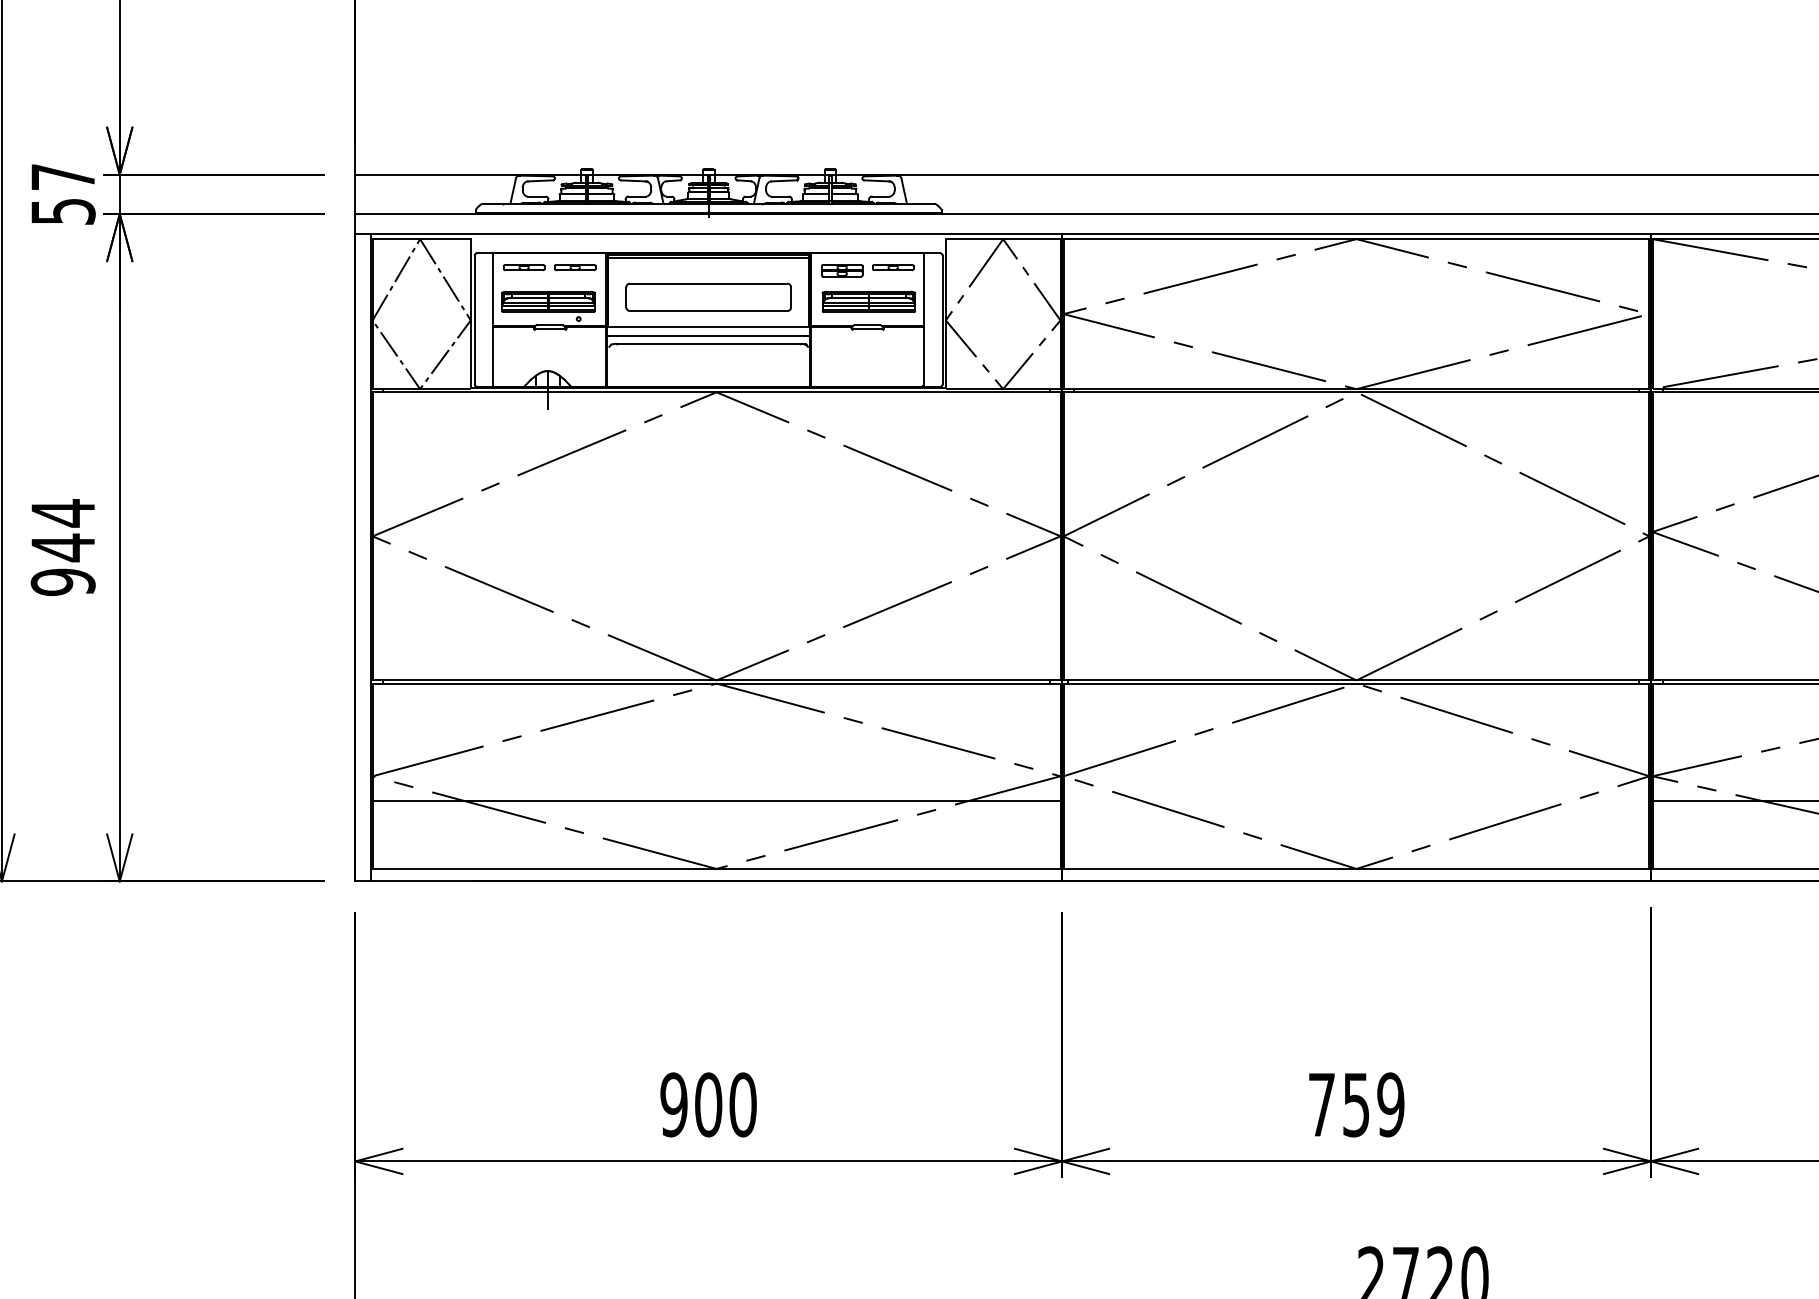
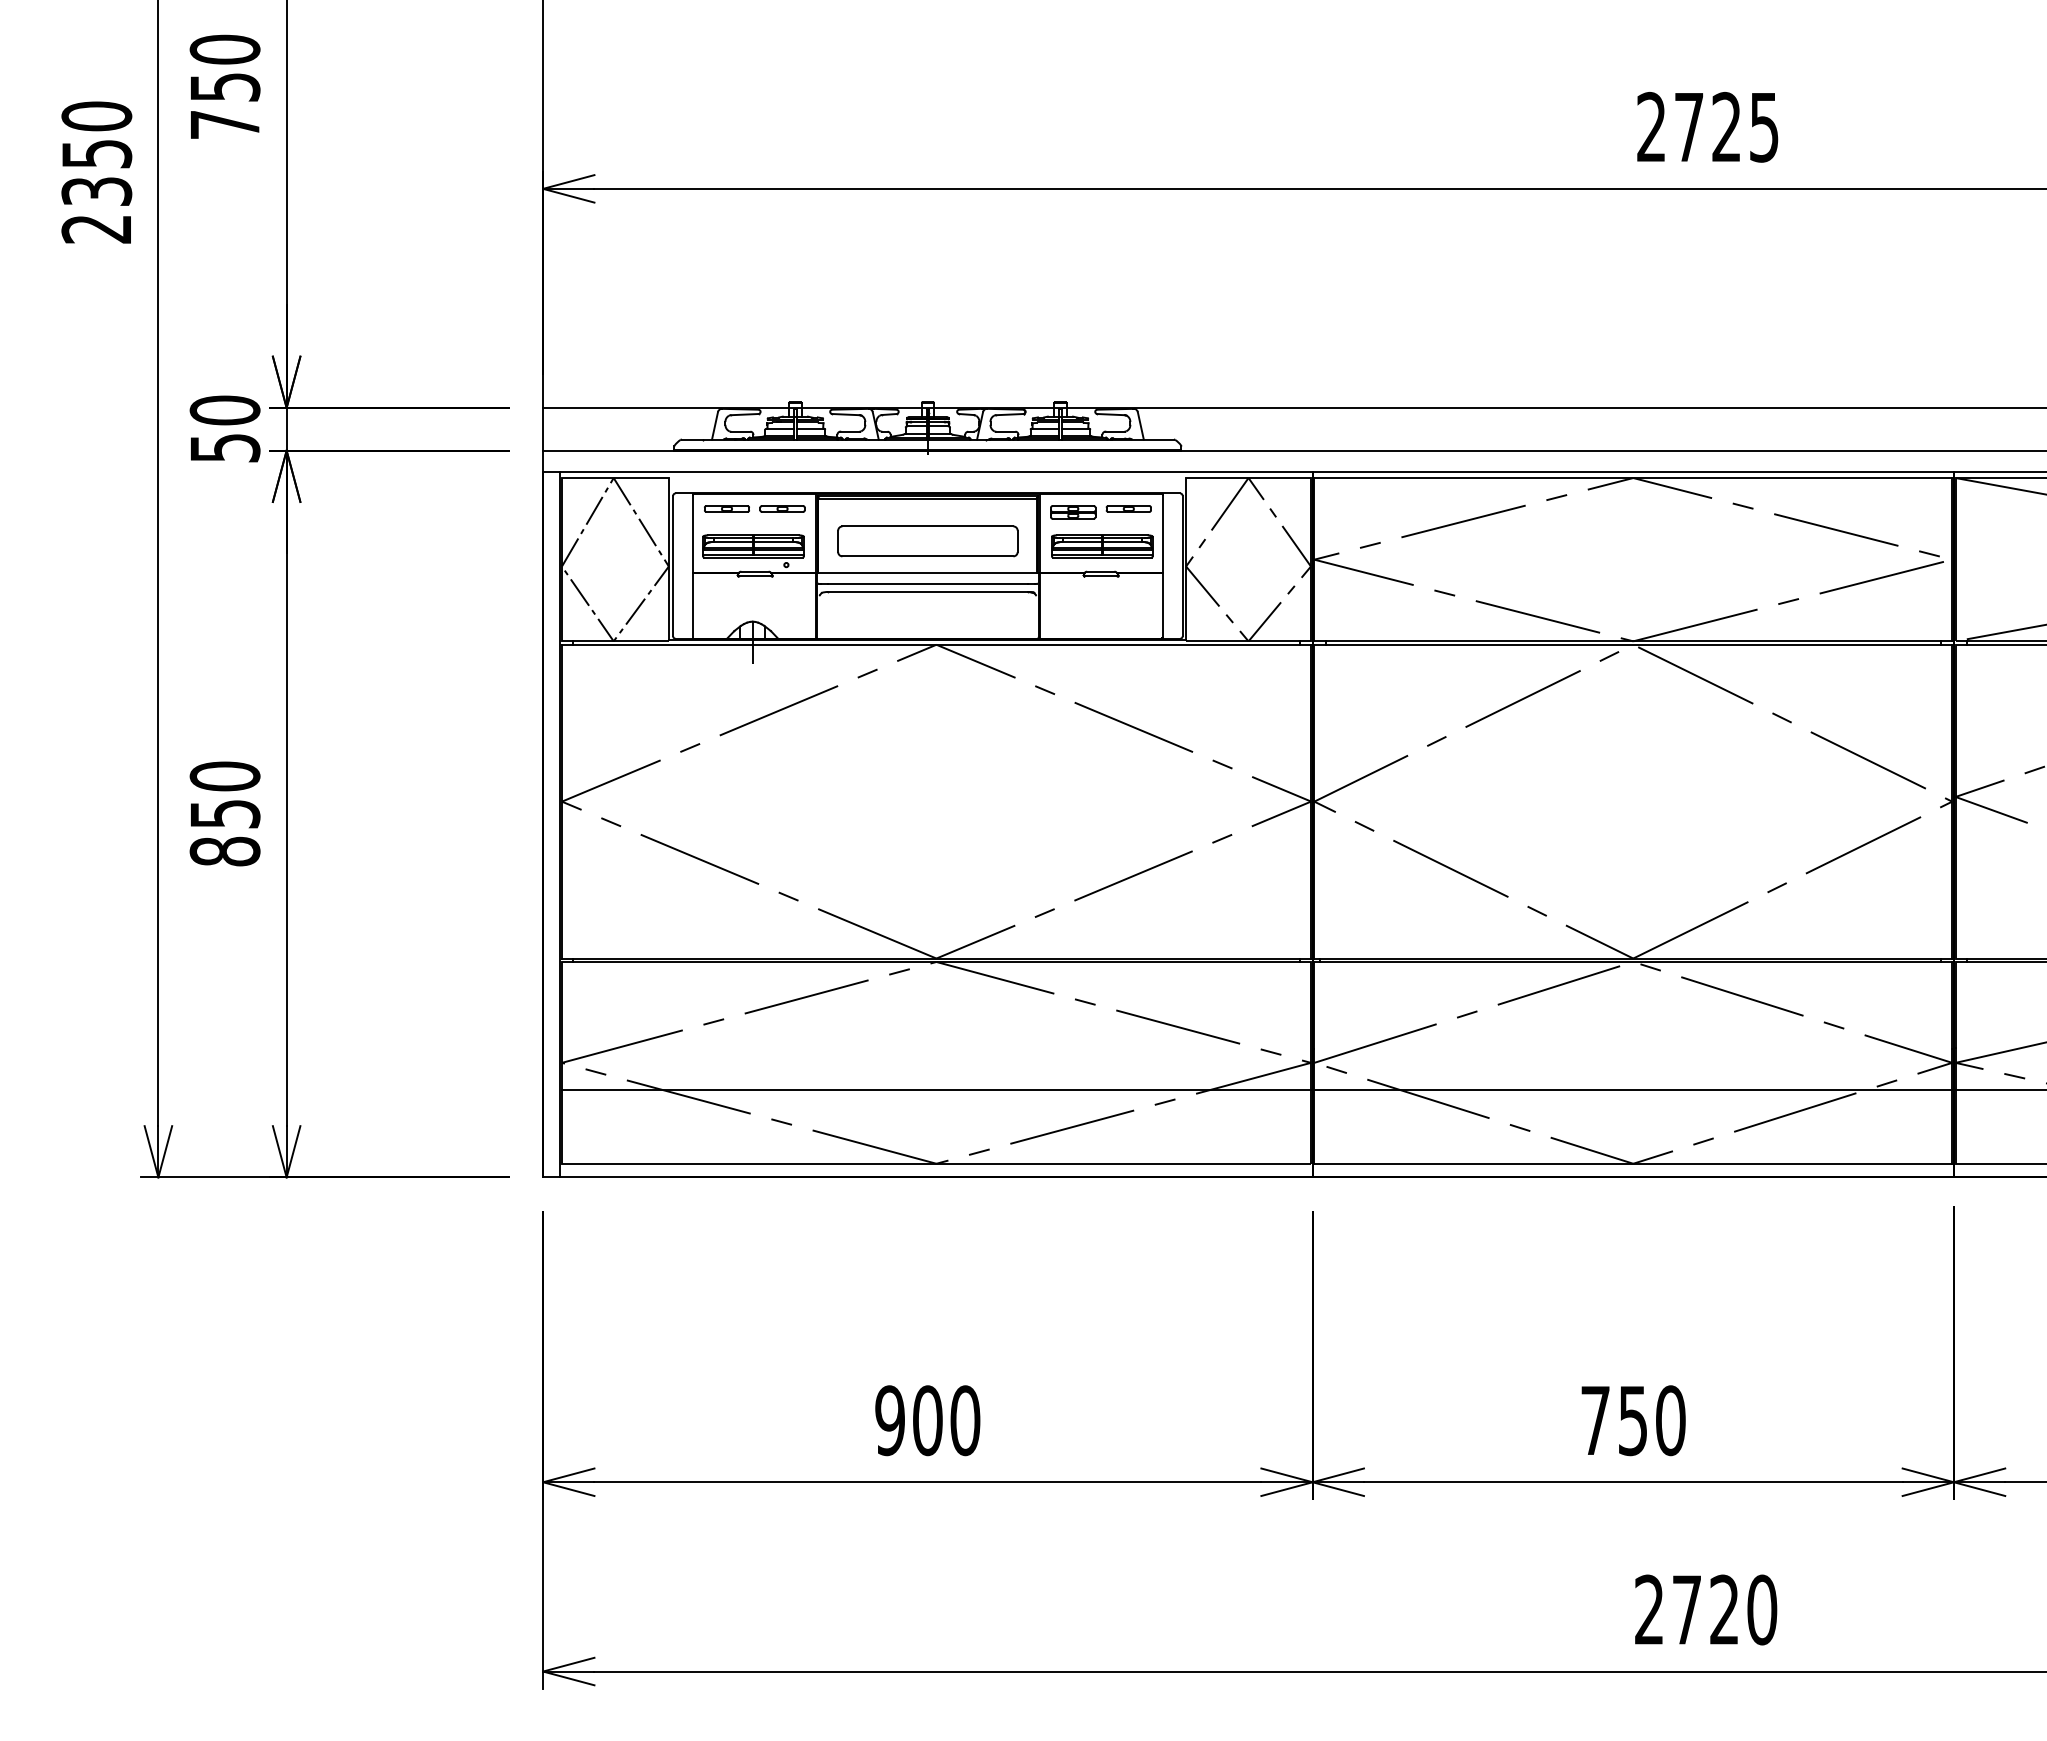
text: (62, 177) -> (224, 410), 57 -> 50
text: (62, 547) -> (224, 813), 944 -> 850
line: (1356, 801) -> (1633, 1090), added
text: (1390, 1104) -> (1670, 1420), 759 -> 750

